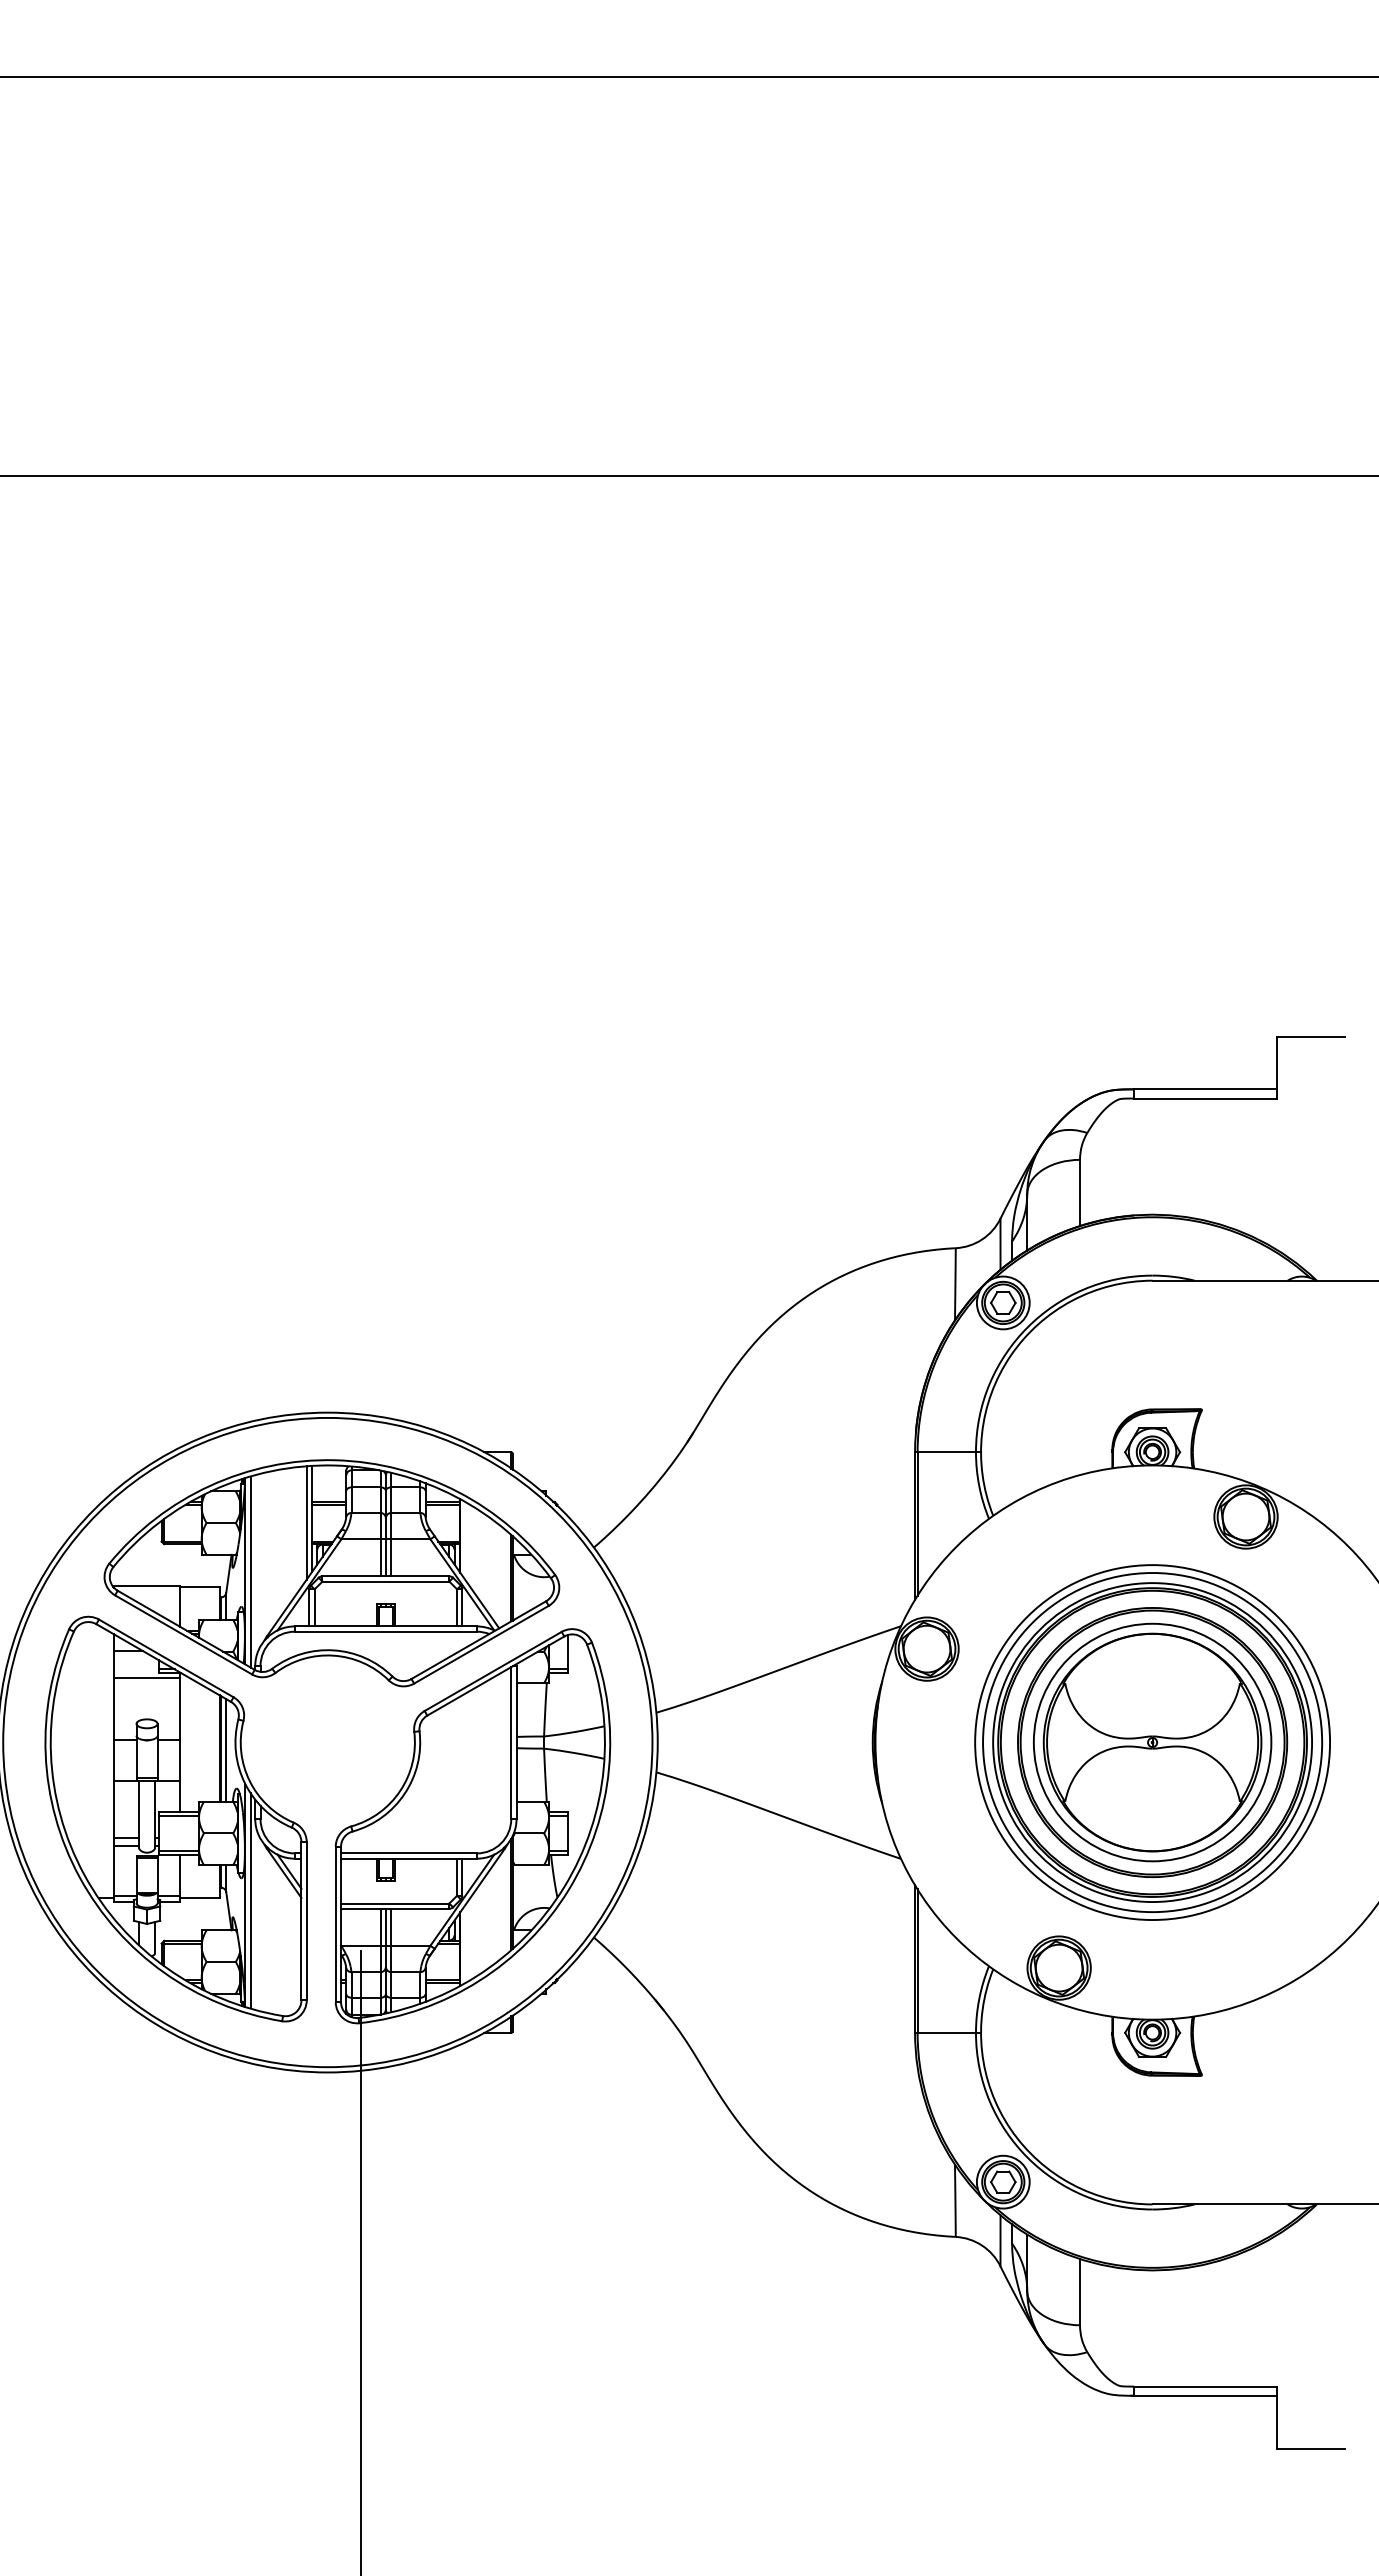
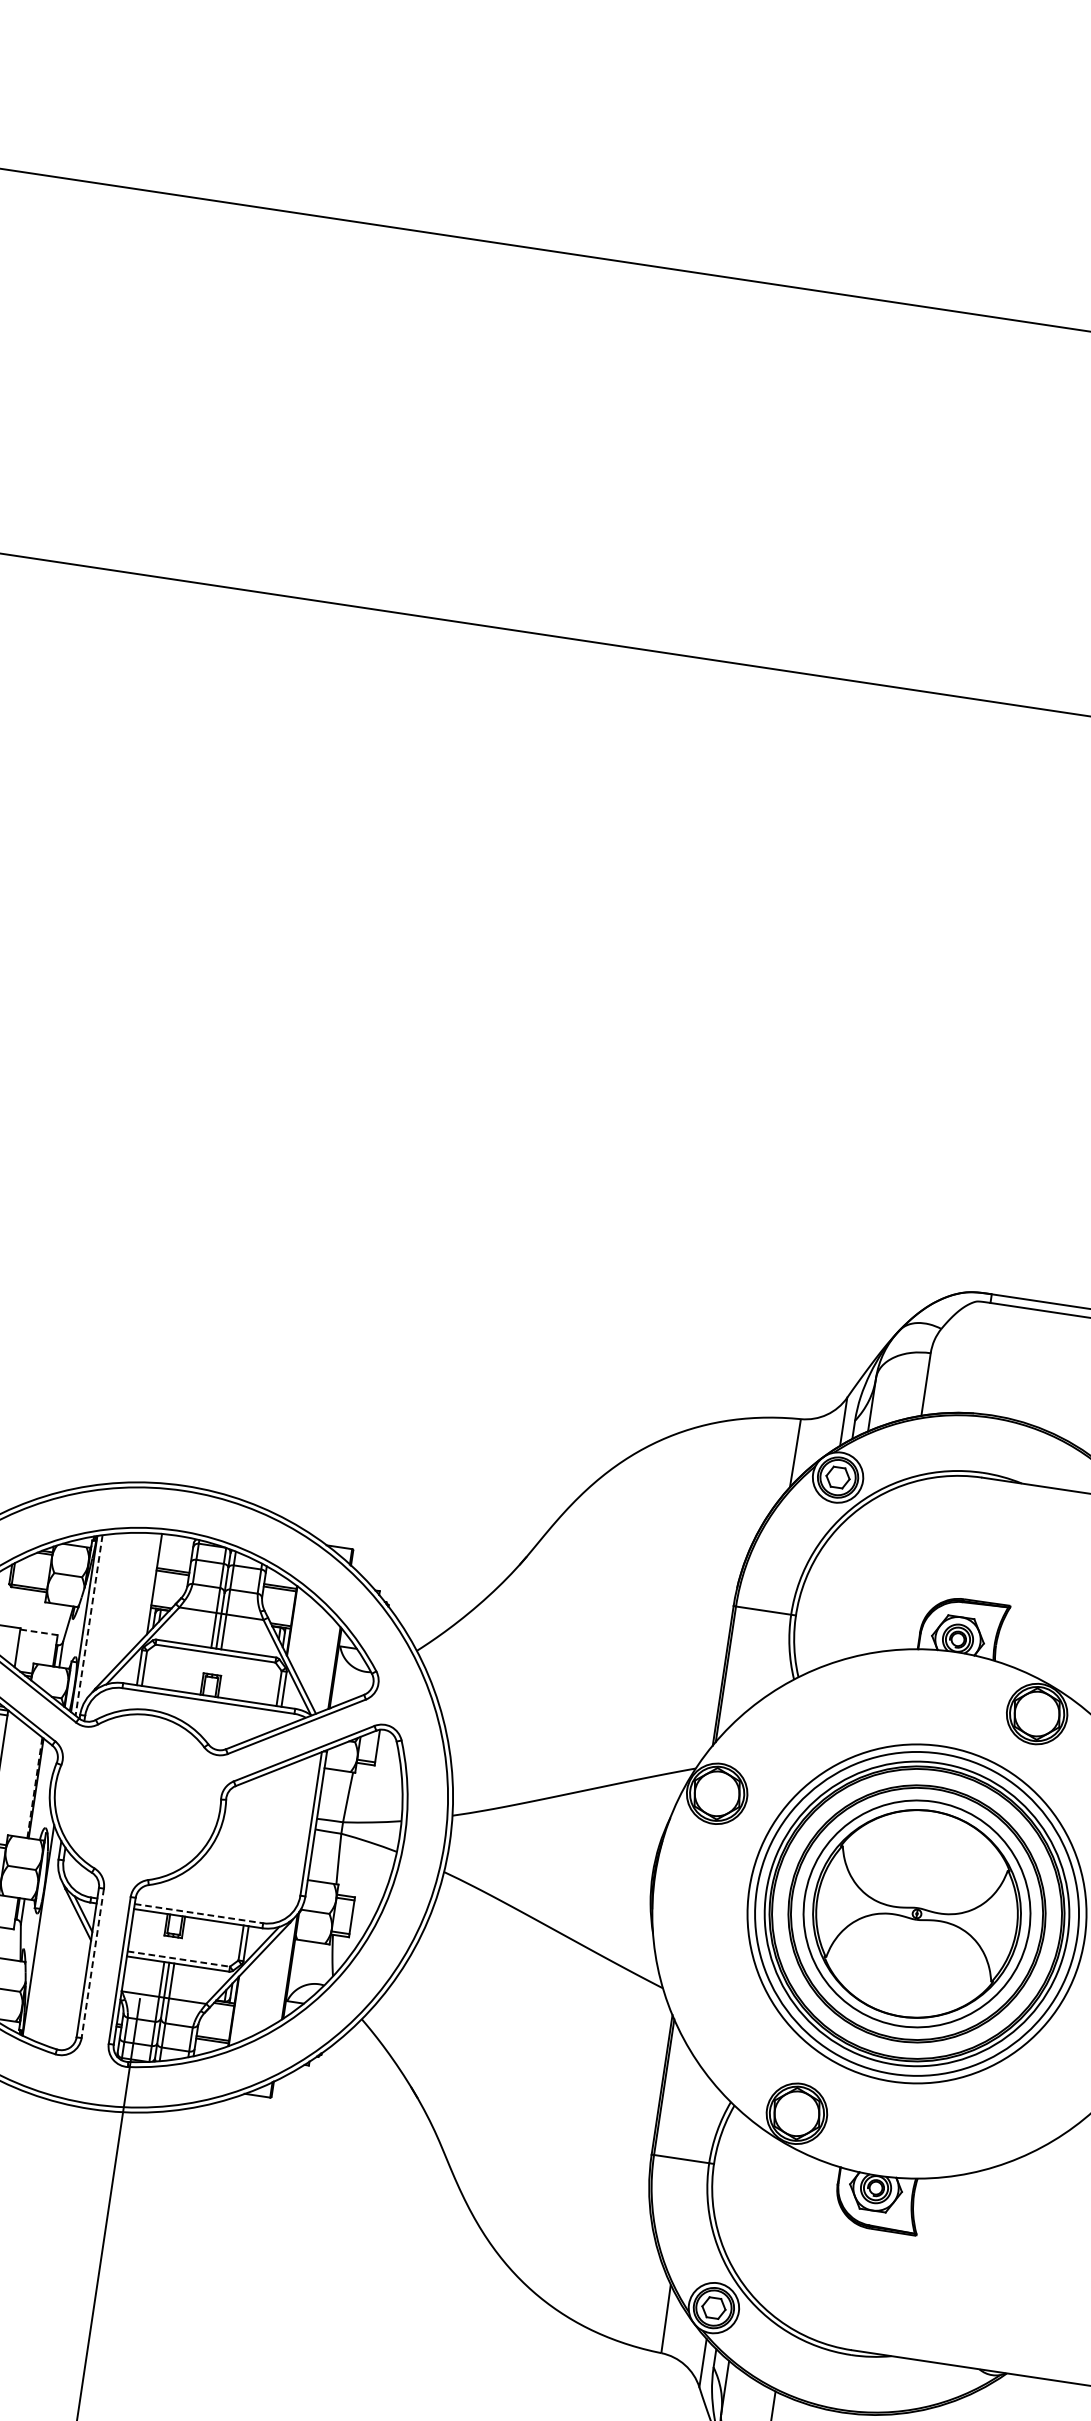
line: (306, 1522) -> (148, 1586), removed
line: (250, 1572) -> (88, 1625), solid -> dashed
line: (199, 1586) -> (38, 1631), solid -> dashed
line: (219, 1748) -> (34, 1787), solid -> dashed
line: (226, 1750) -> (41, 1790), removed
line: (409, 1853) -> (199, 1913), solid -> dashed
line: (250, 1900) -> (42, 1935), removed
line: (395, 1903) -> (179, 1959), solid -> dashed
line: (306, 1921) -> (92, 1963), solid -> dashed

